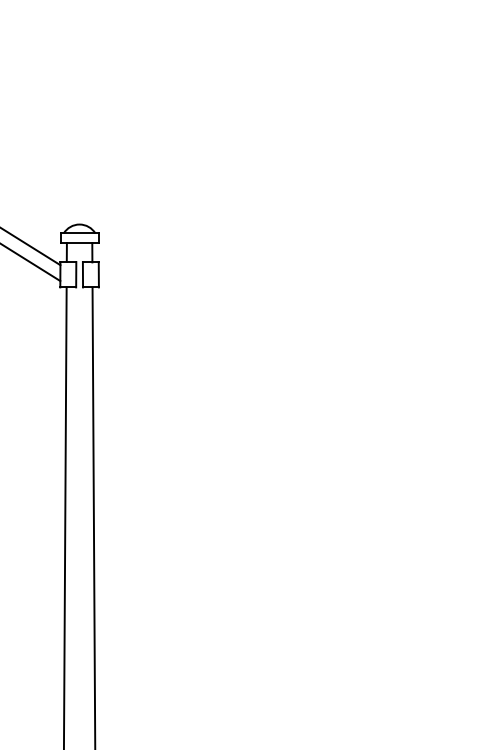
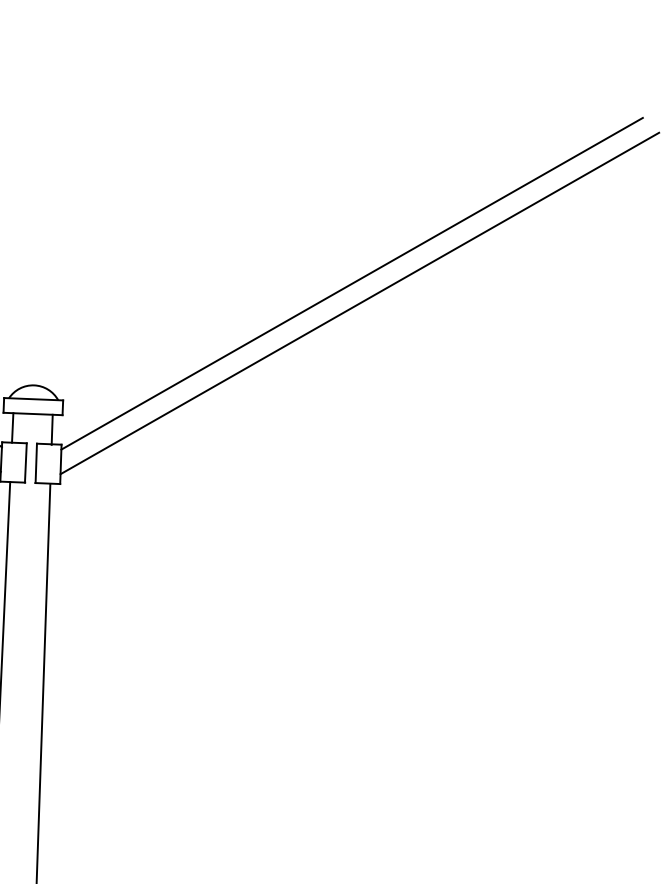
line: (281, 150) -> (351, 283), added
line: (286, 163) -> (358, 303), added

